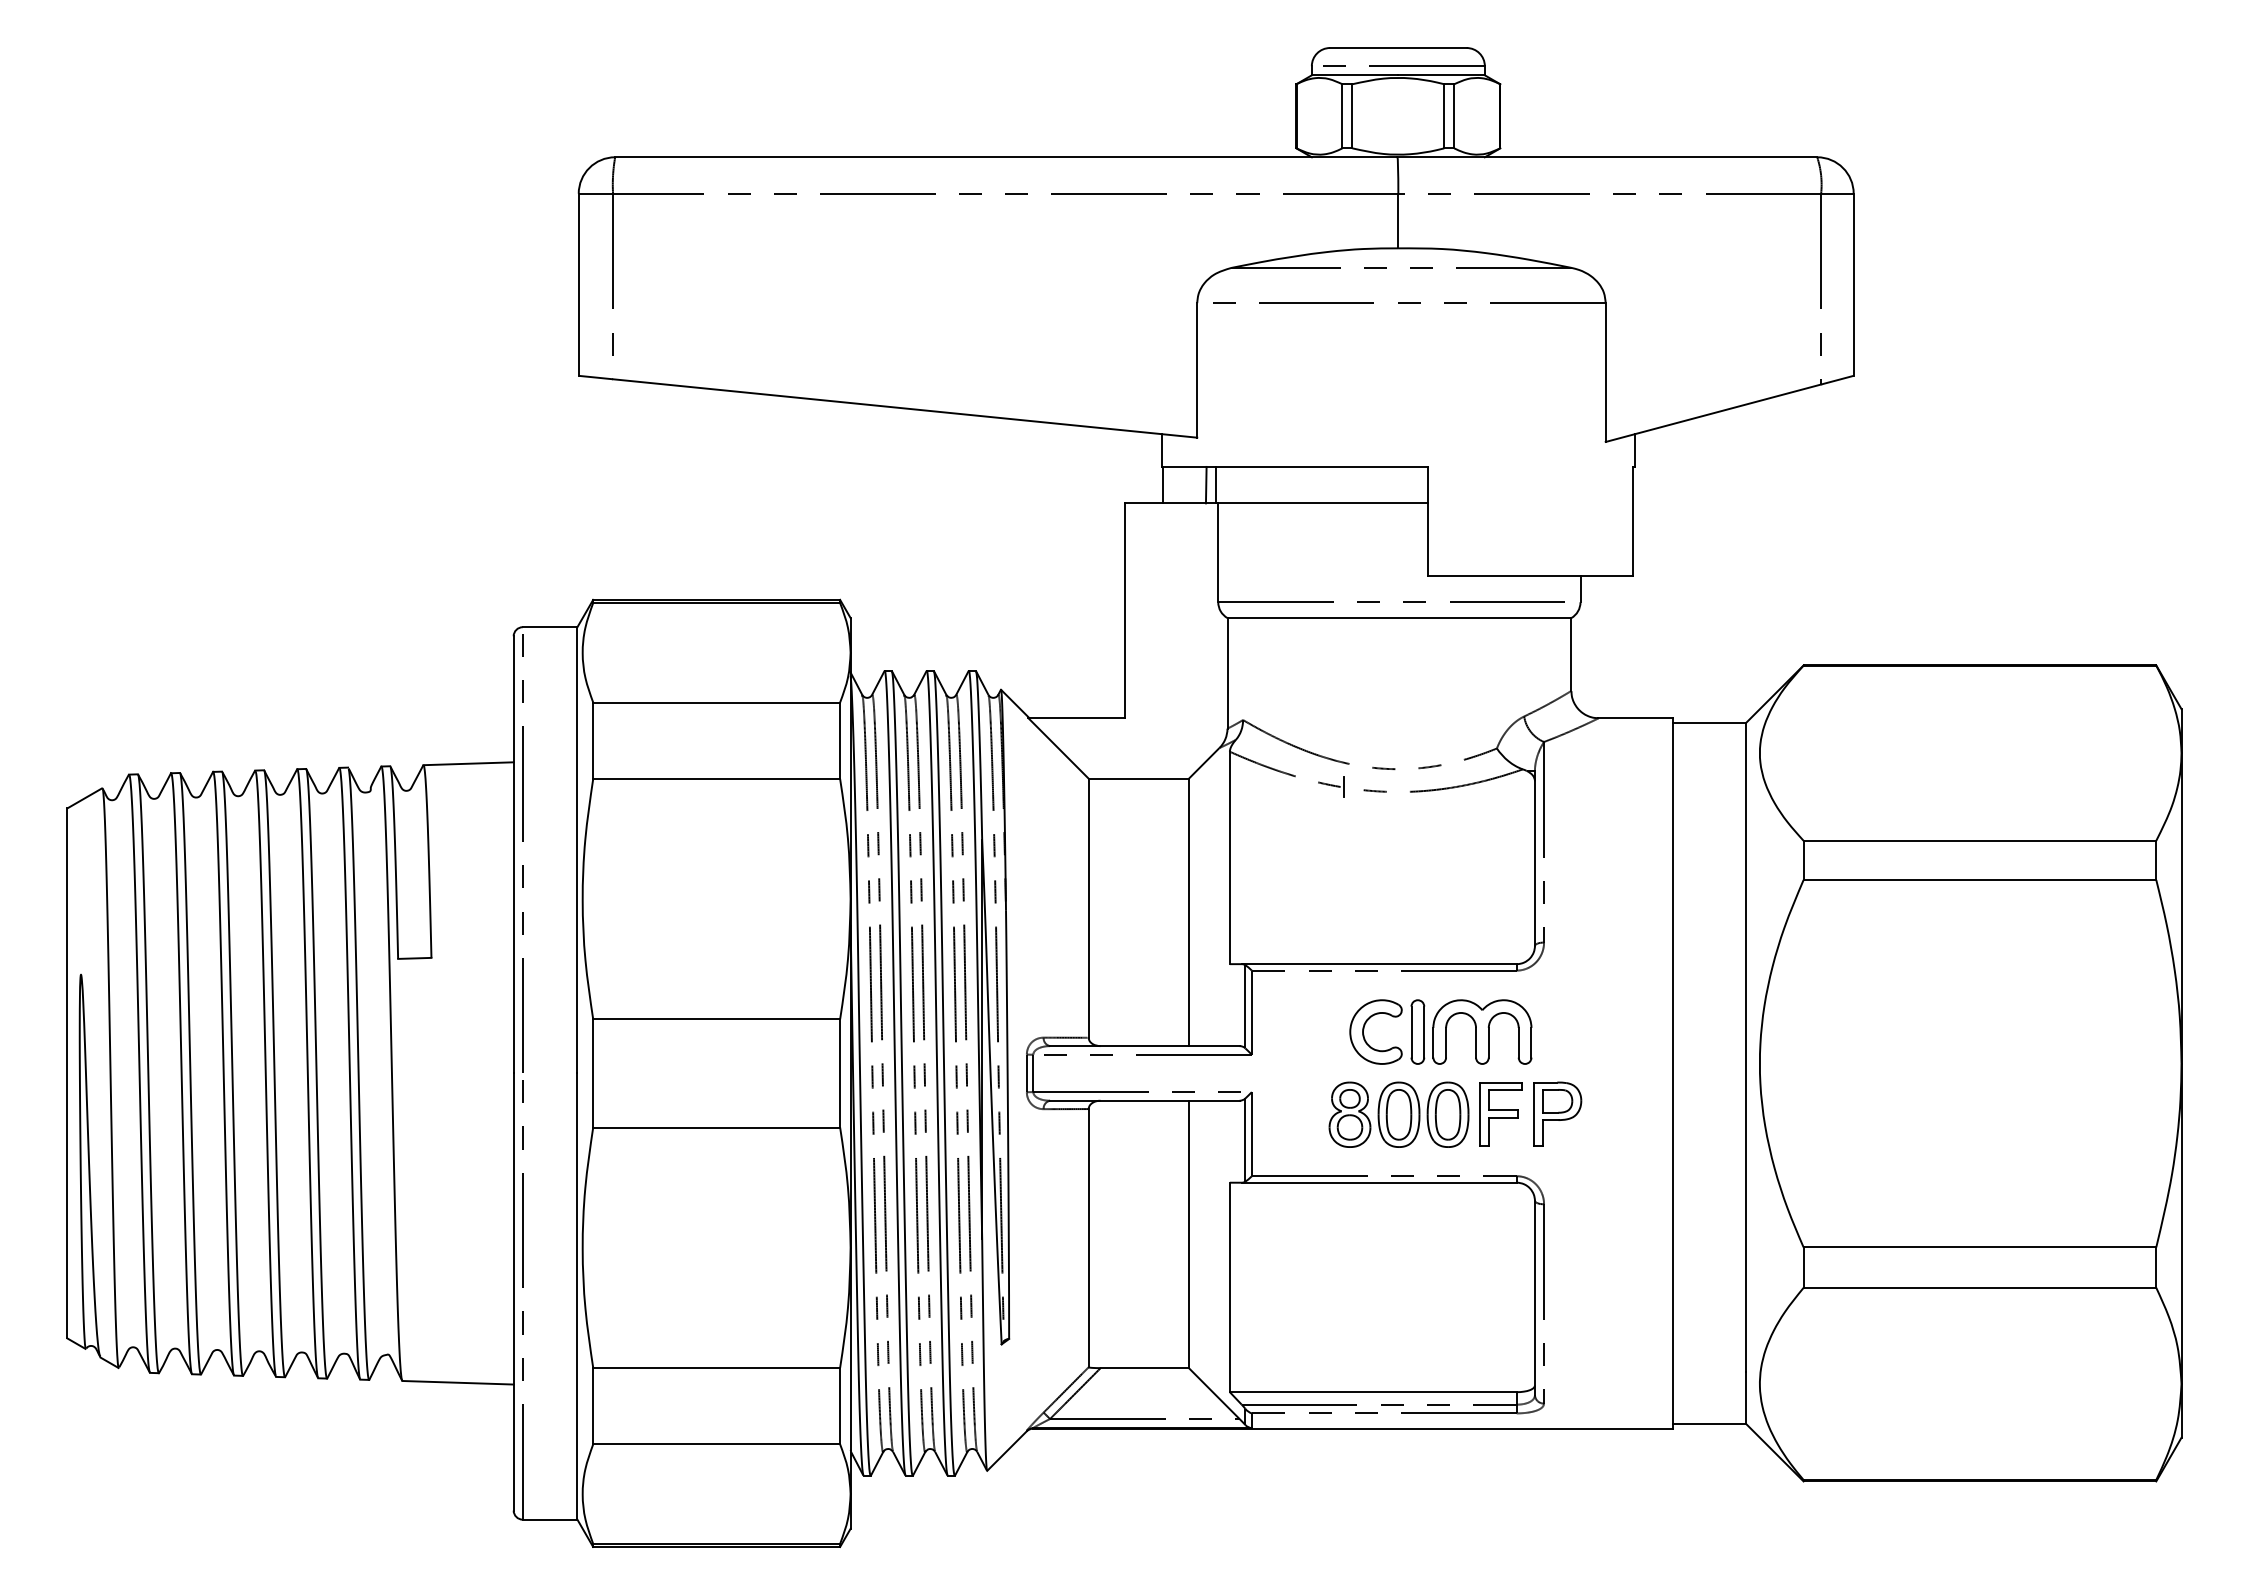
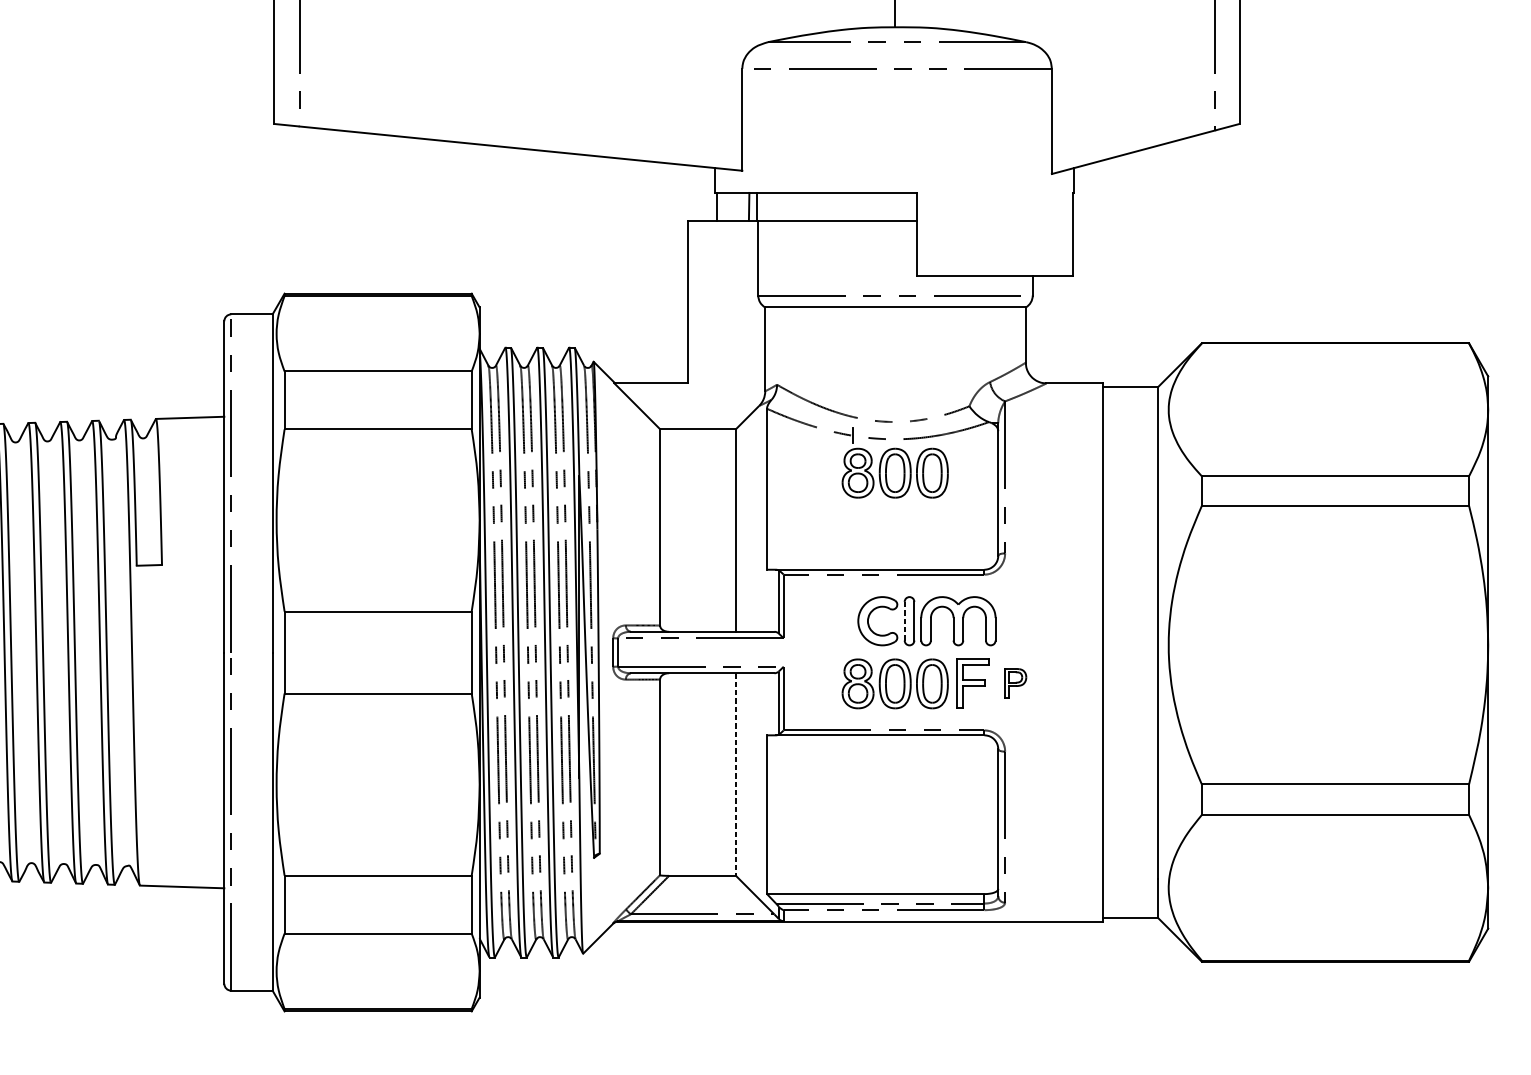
part: (1398, 836) -> (894, 472), added
line: (1411, 1032) -> (904, 621), solid -> dashed
part: (1557, 1113) -> (1015, 682), size x0.6
line: (1188, 1234) -> (735, 774), solid -> dashed

